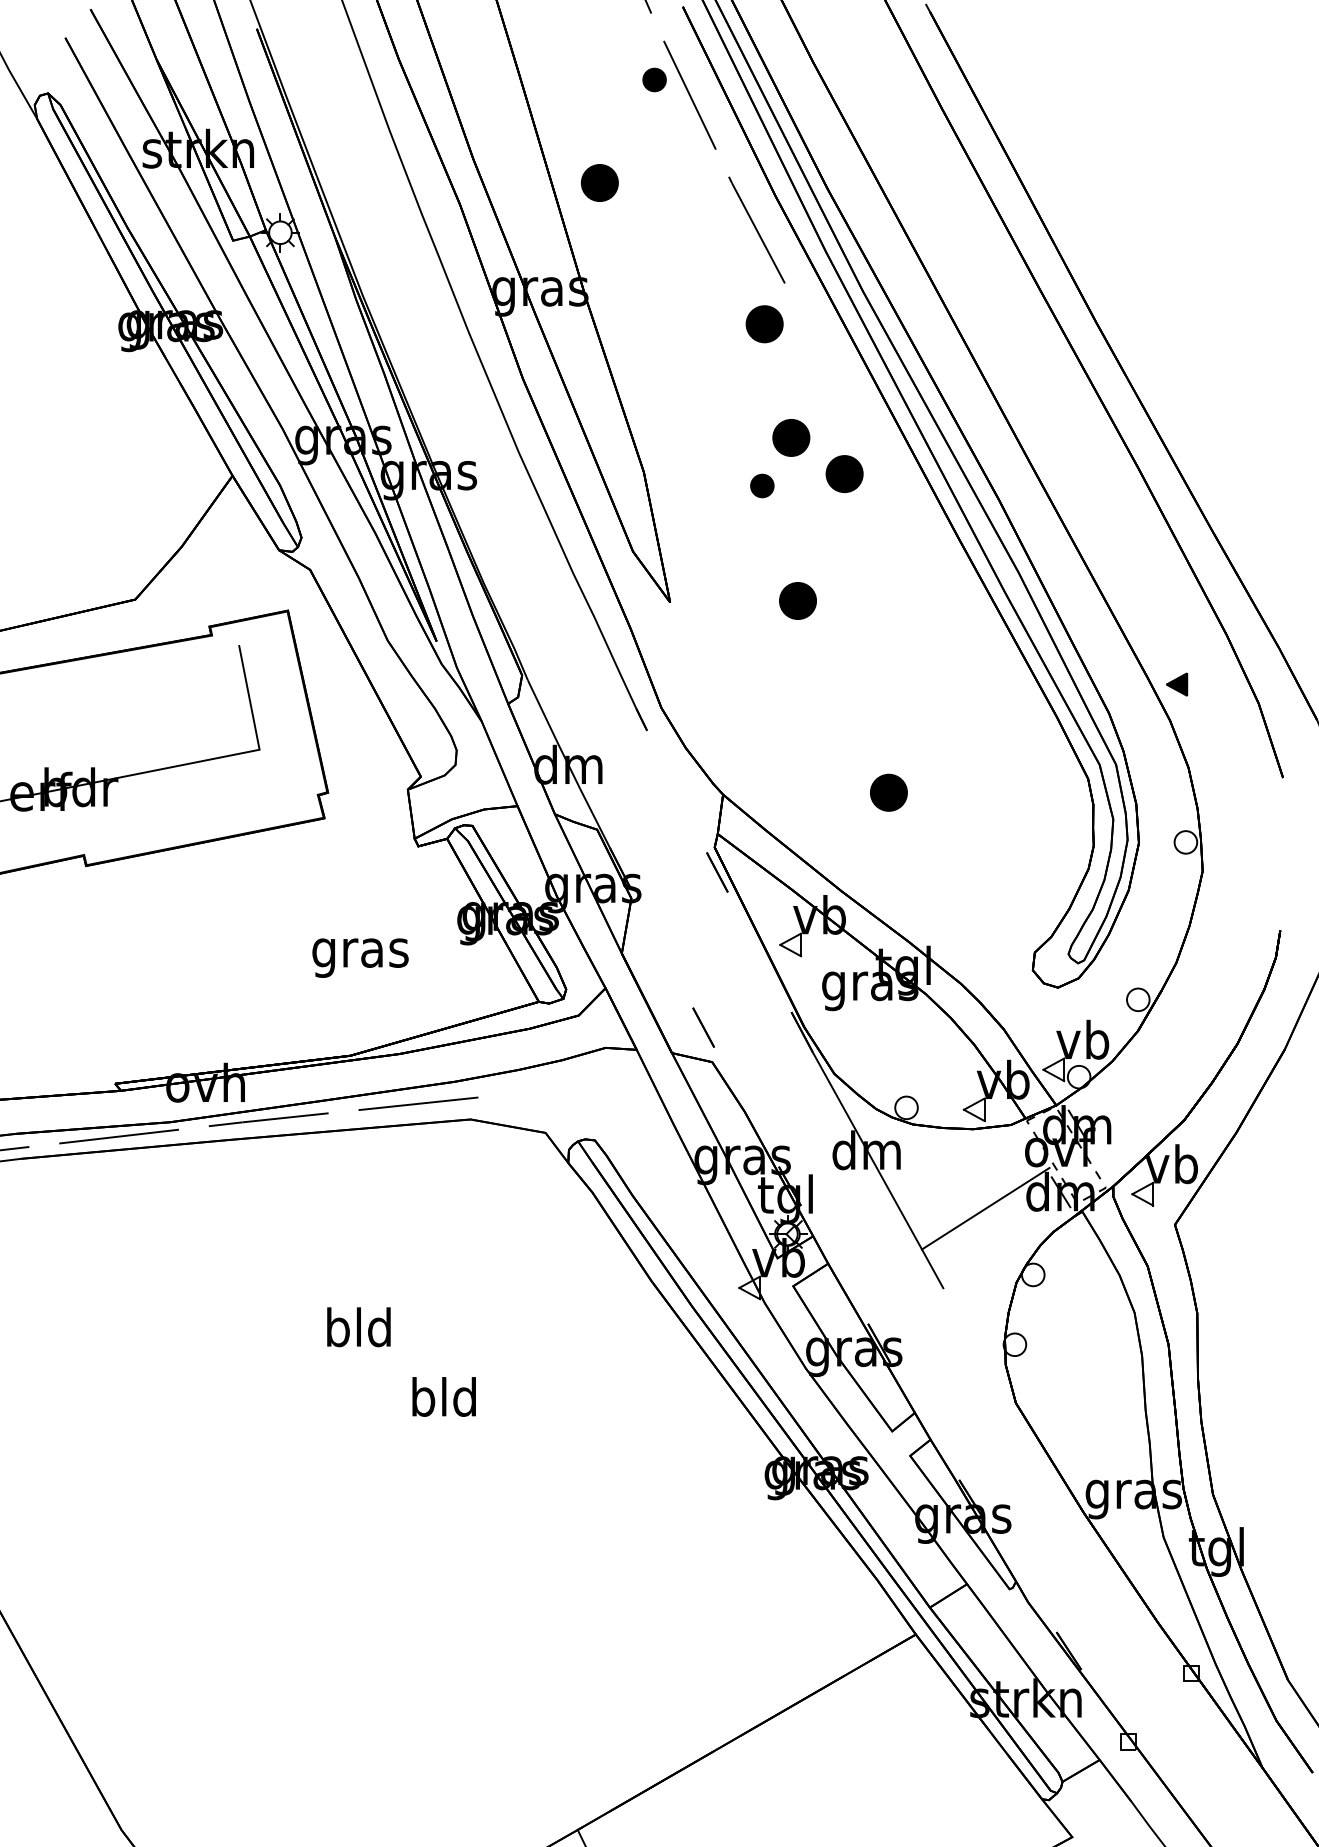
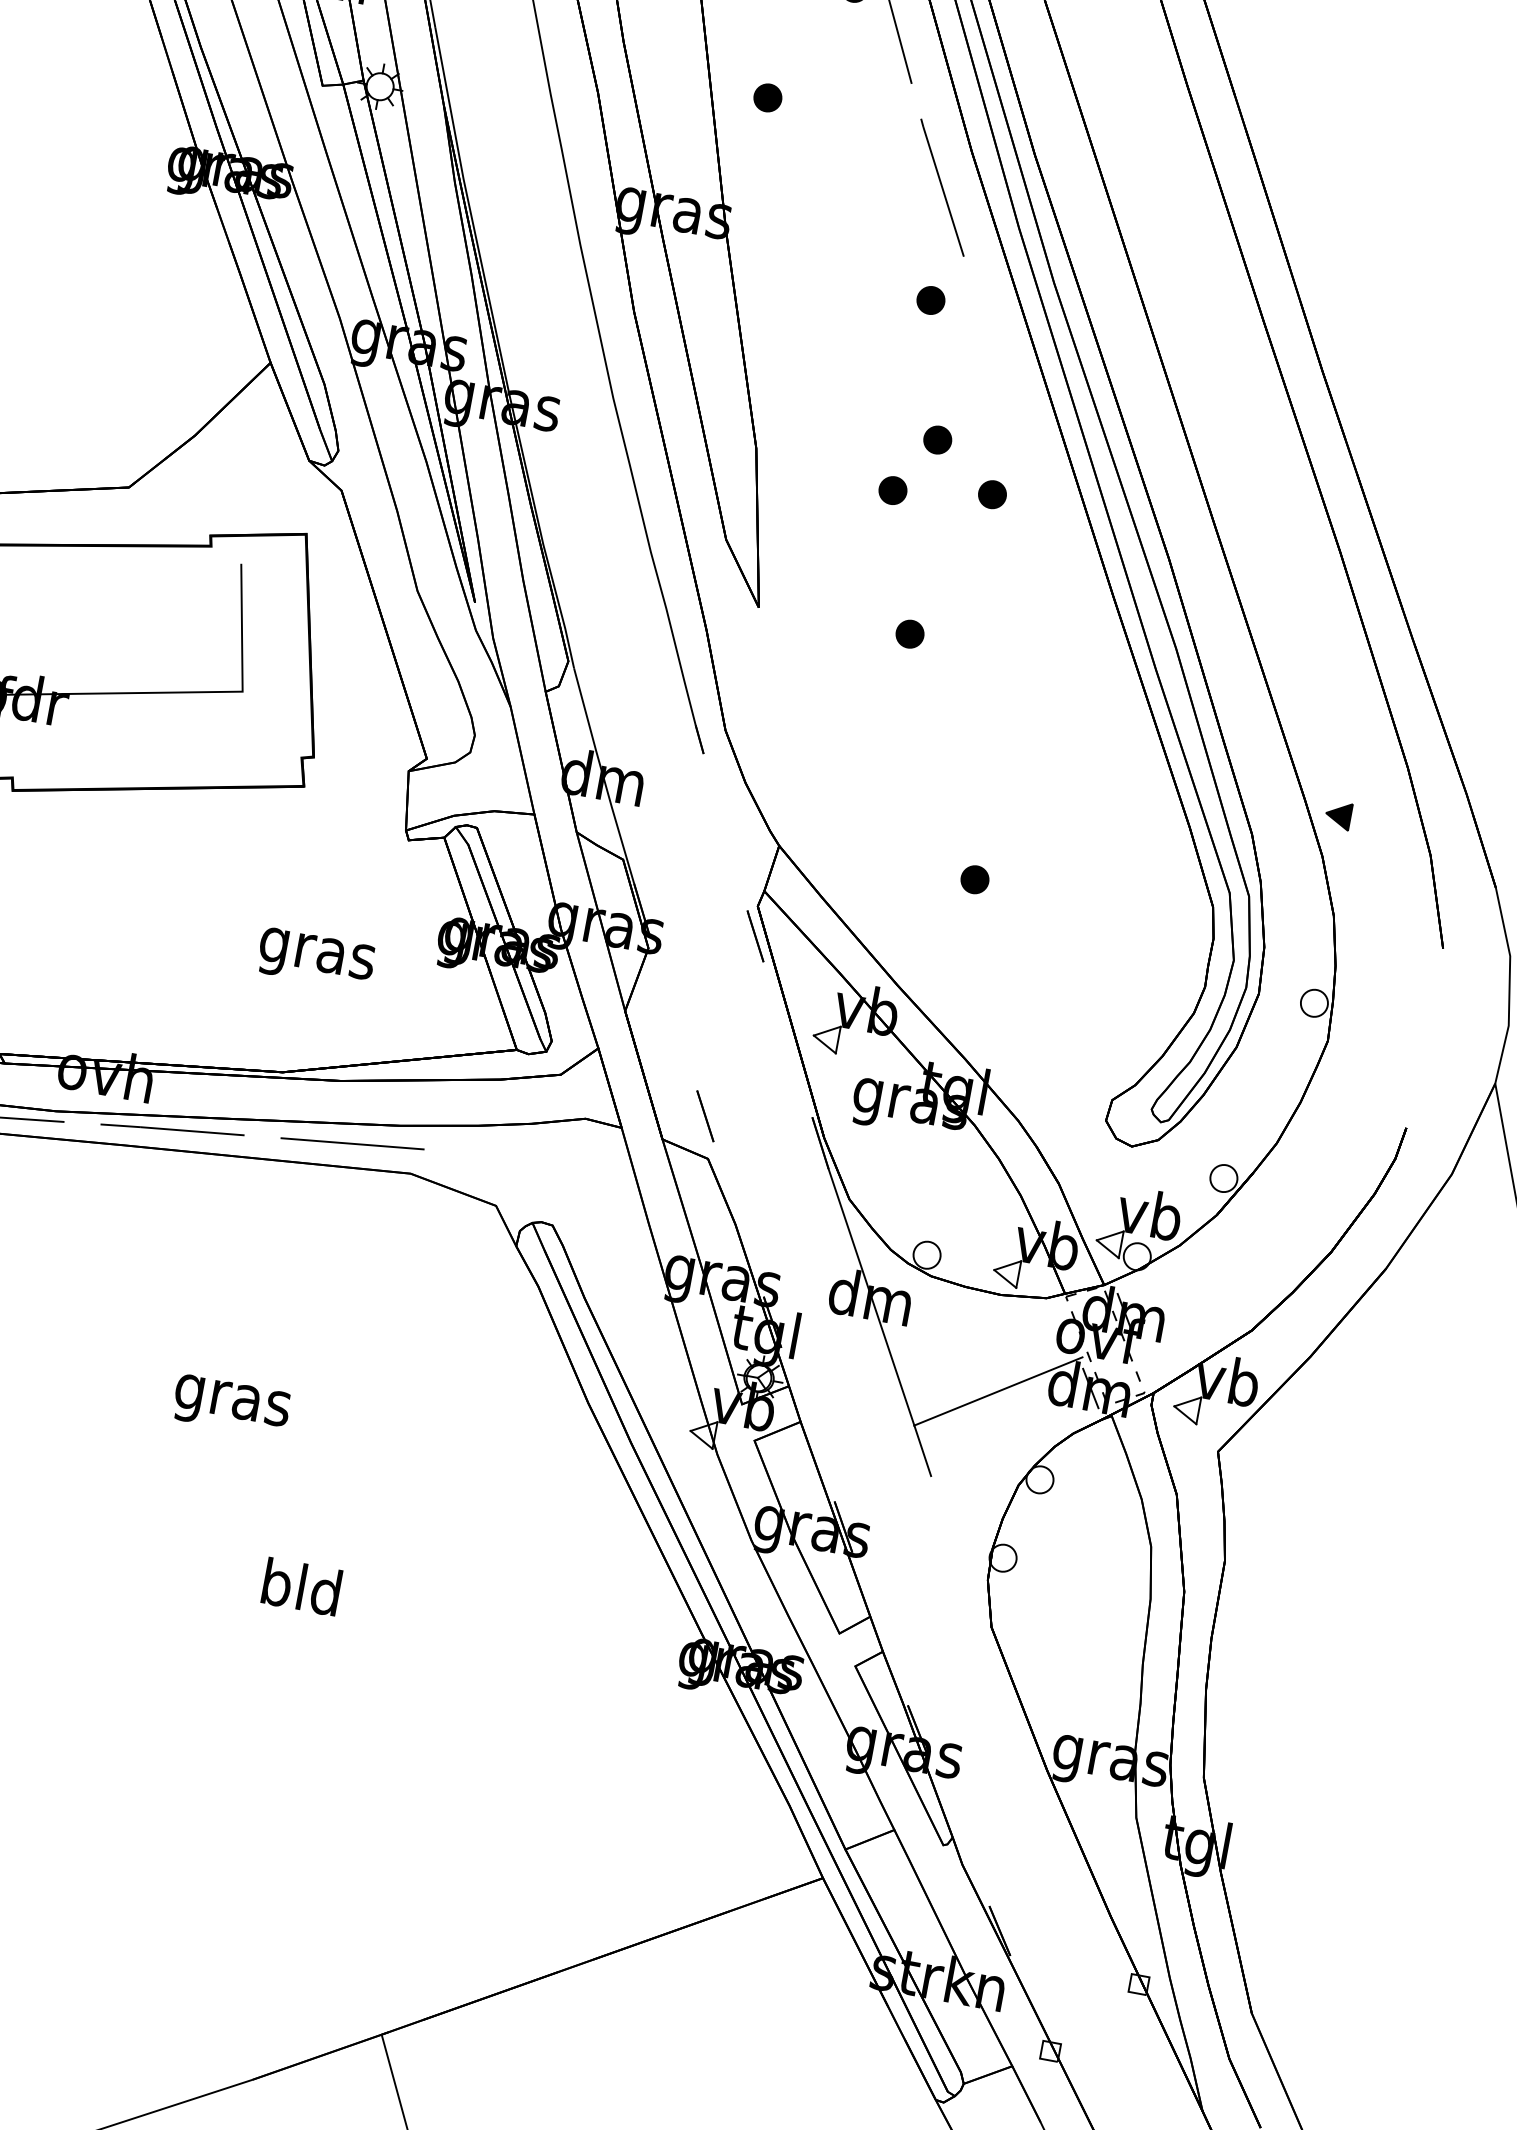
part: (600, 182) -> (768, 97), size x0.62
part: (764, 324) -> (930, 300), size x0.62
part: (791, 437) -> (937, 439), size x0.62
part: (844, 474) -> (992, 494), size x0.62
part: (798, 601) -> (910, 634), size x0.62
part: (888, 792) -> (974, 879), size x0.62
text: (359, 1332) -> (233, 1400), bld -> gras
text: (443, 1396) -> (301, 1586), moved

